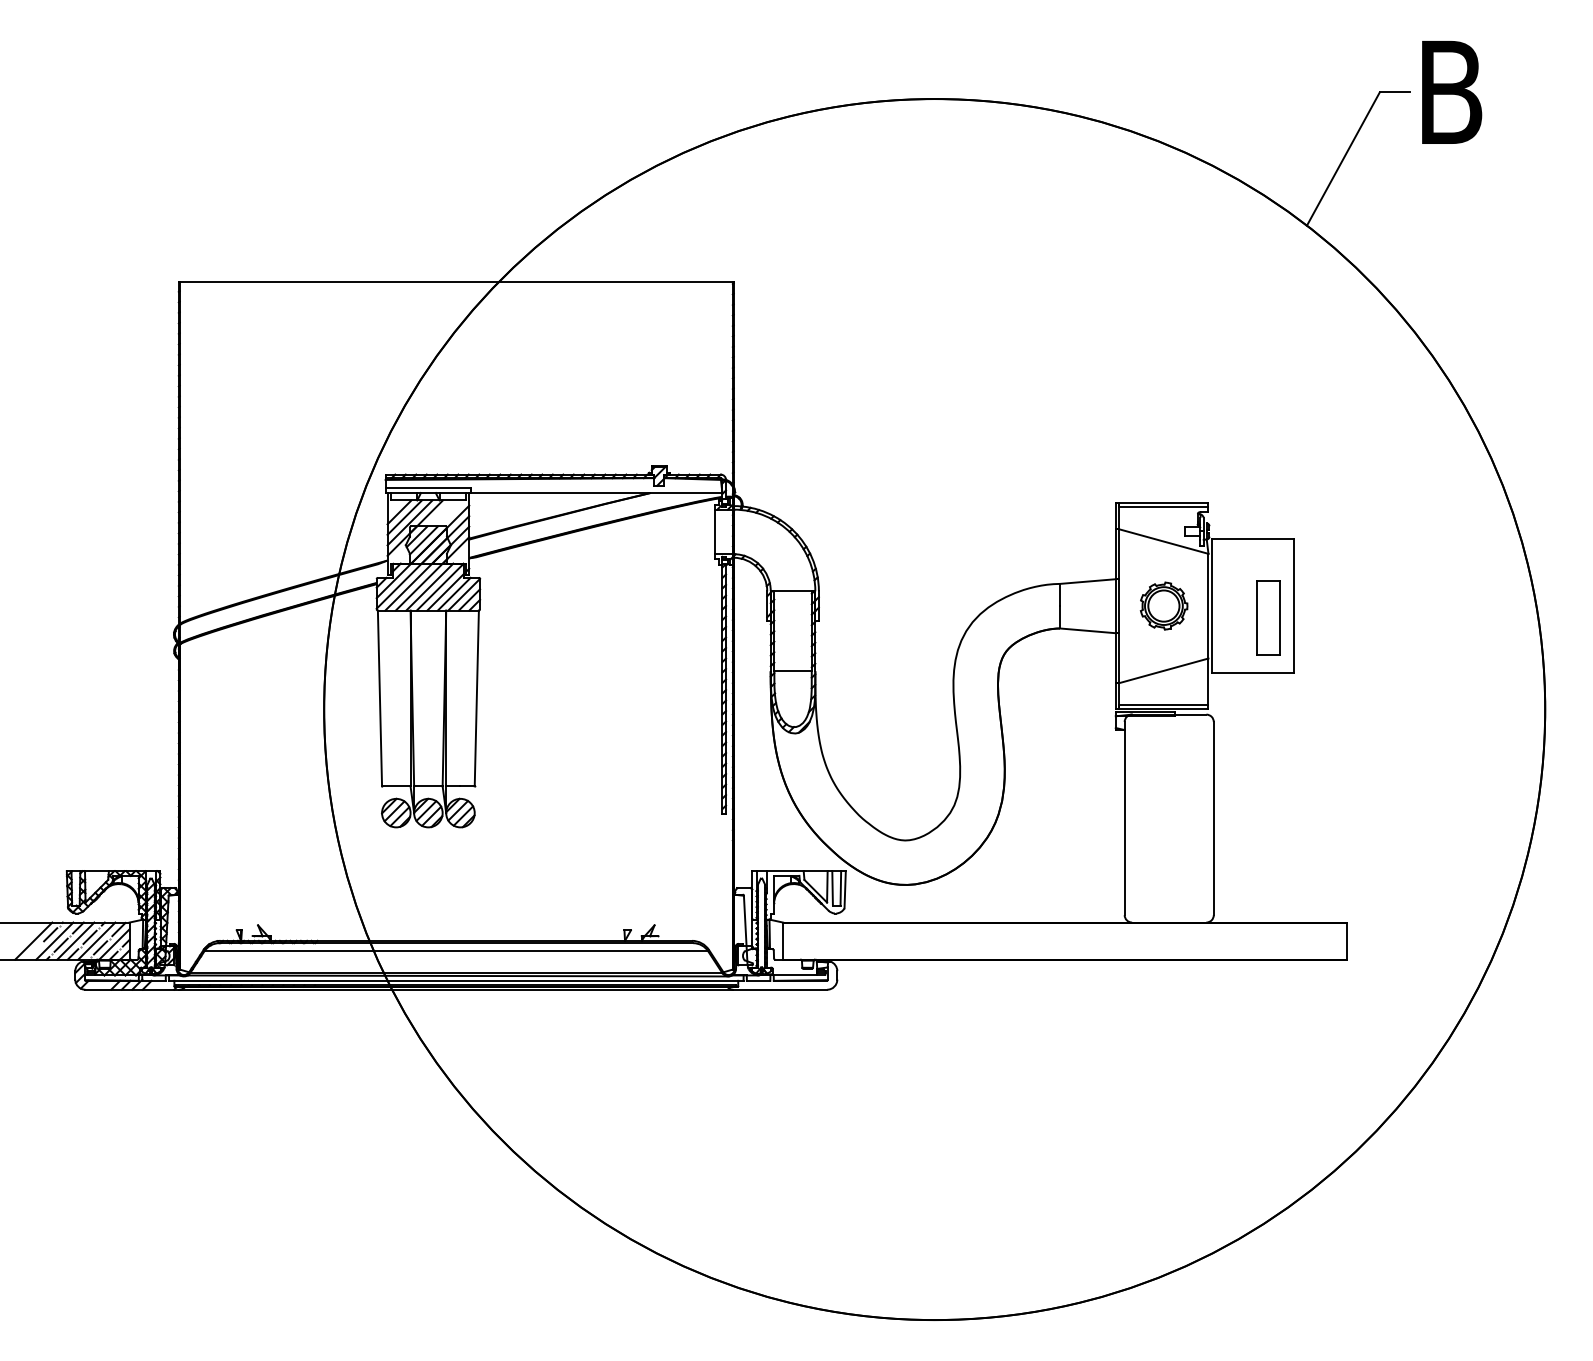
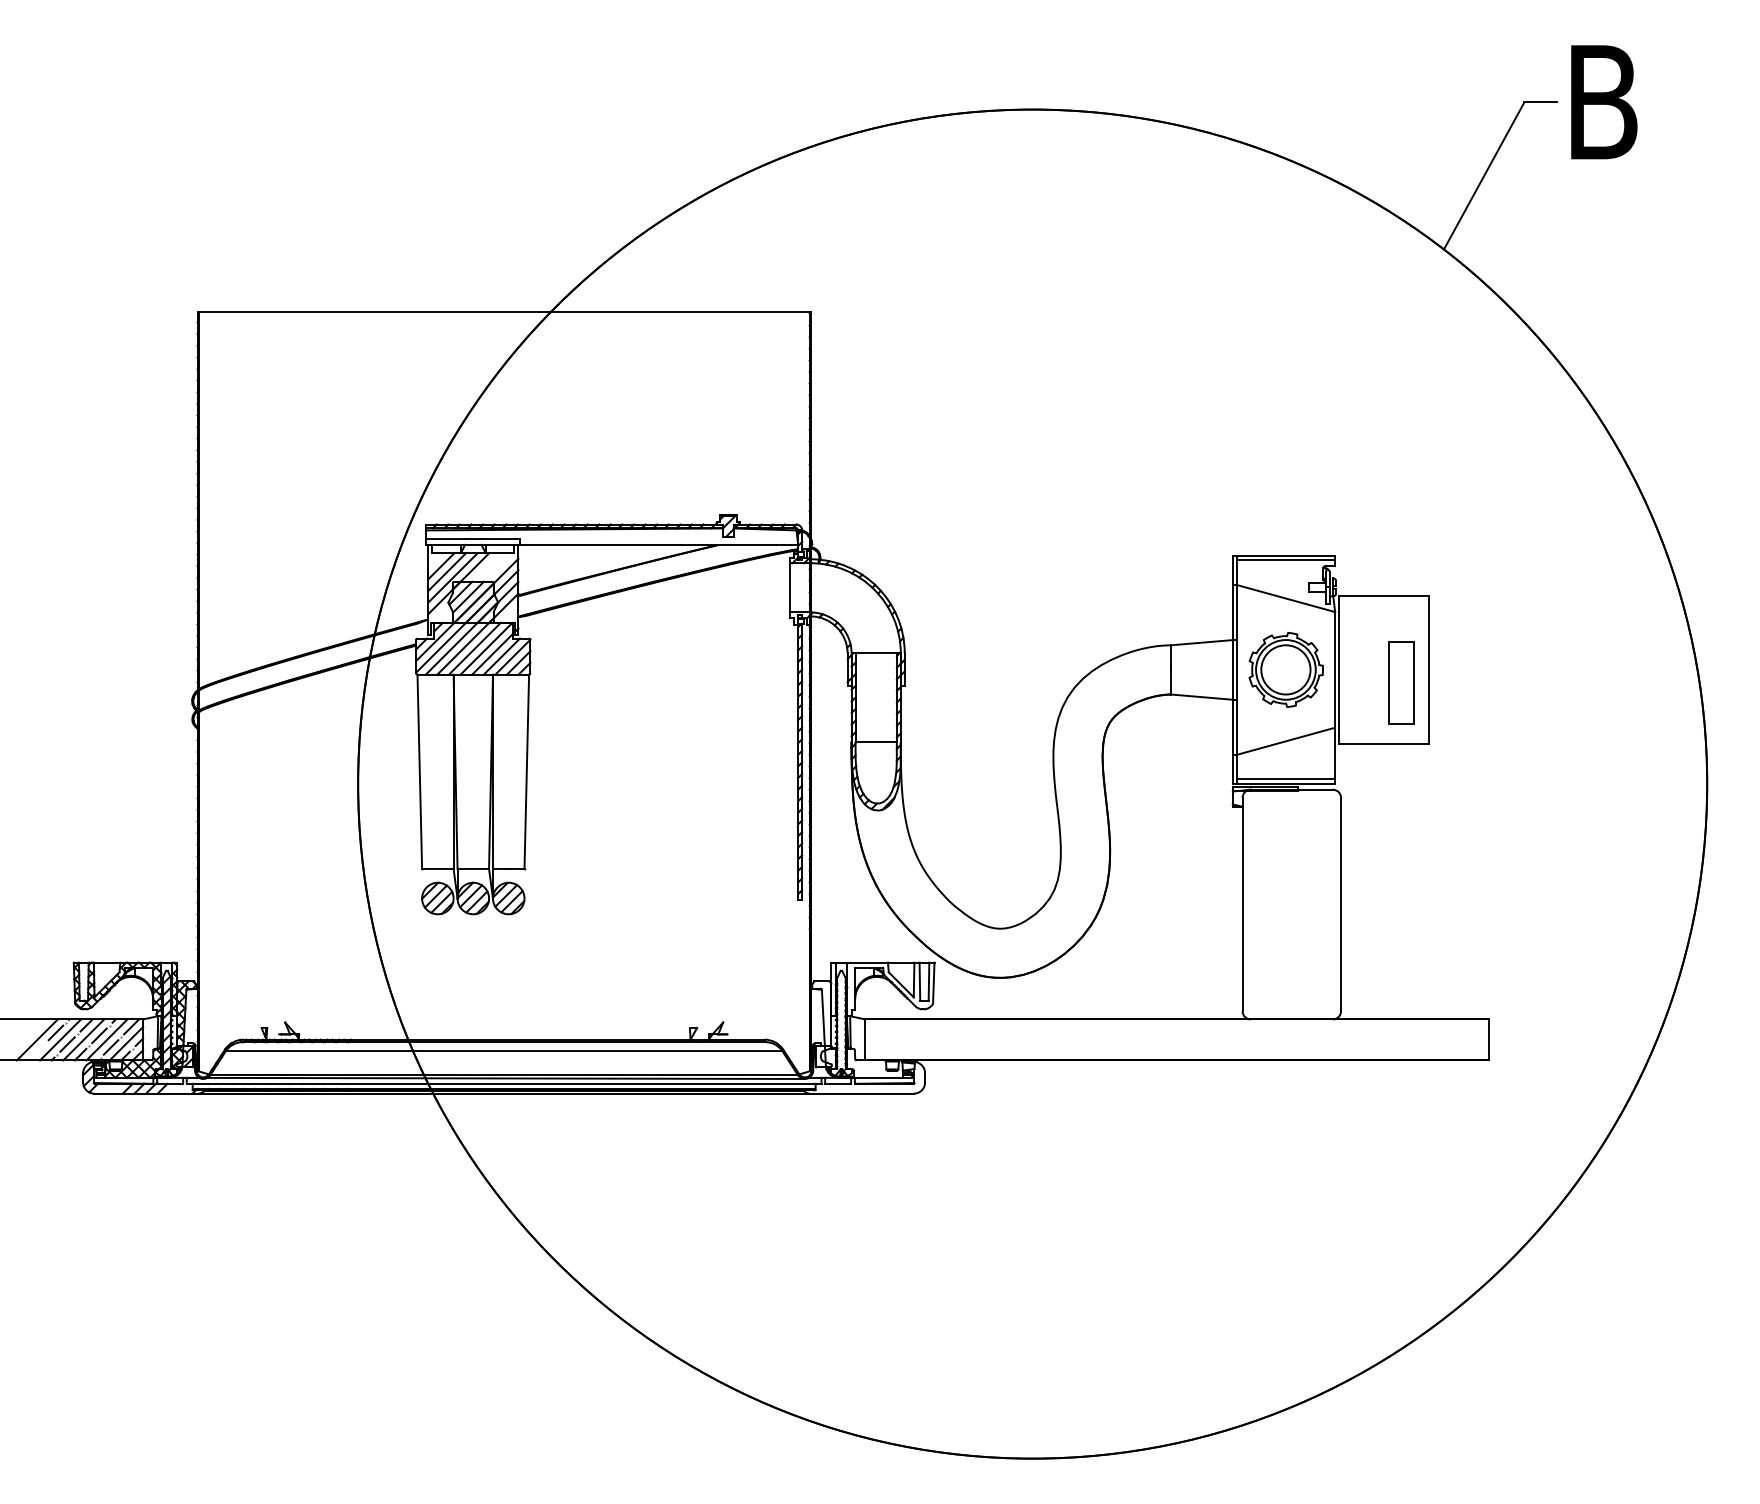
part: (1163, 605) -> (1285, 669), size x1.43

